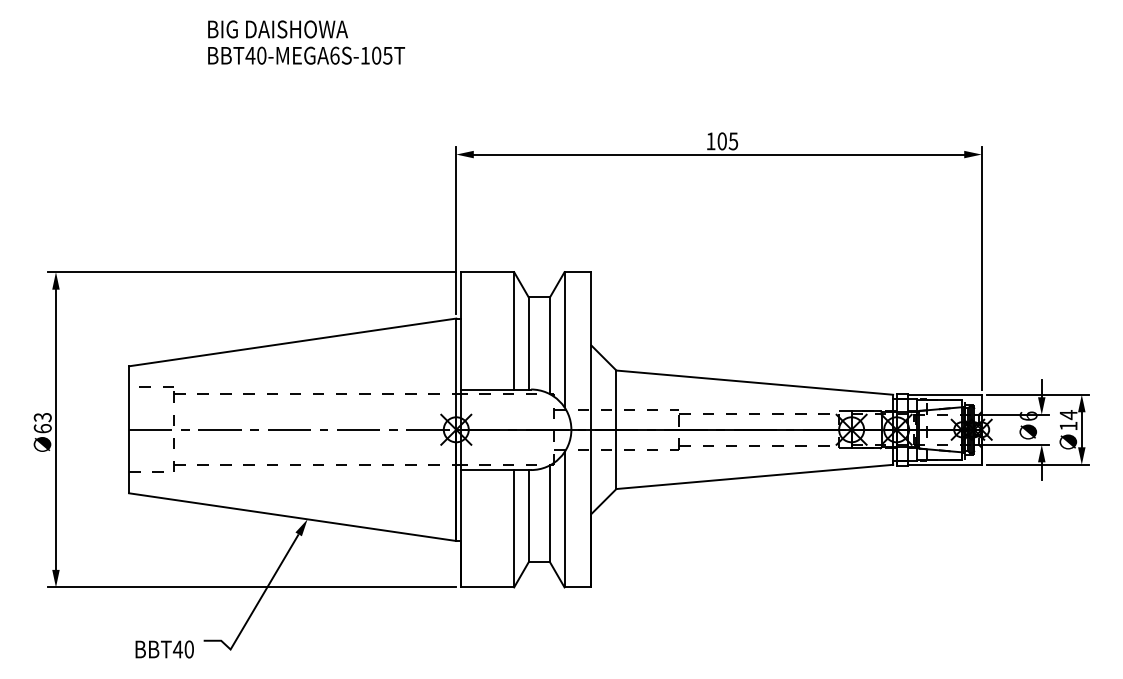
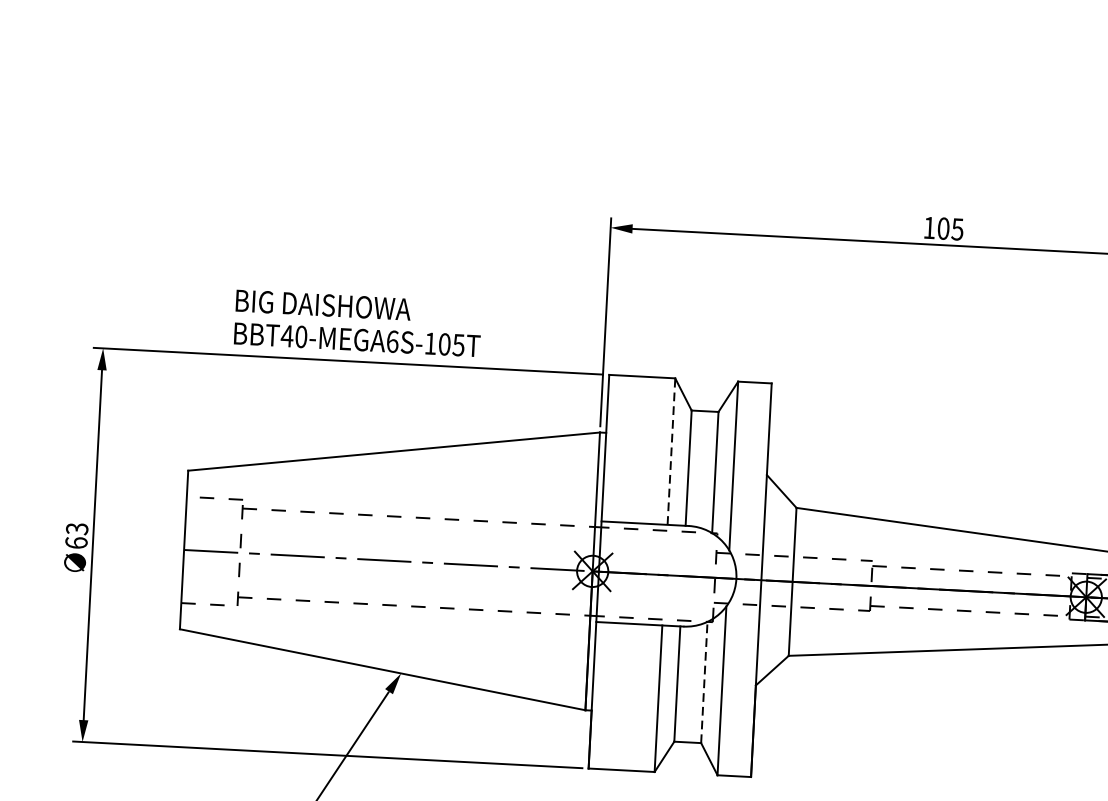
text: (306, 42) -> (358, 323), moved
line: (514, 330) -> (671, 451), solid -> dashed
line: (550, 513) -> (704, 682), solid -> dashed

